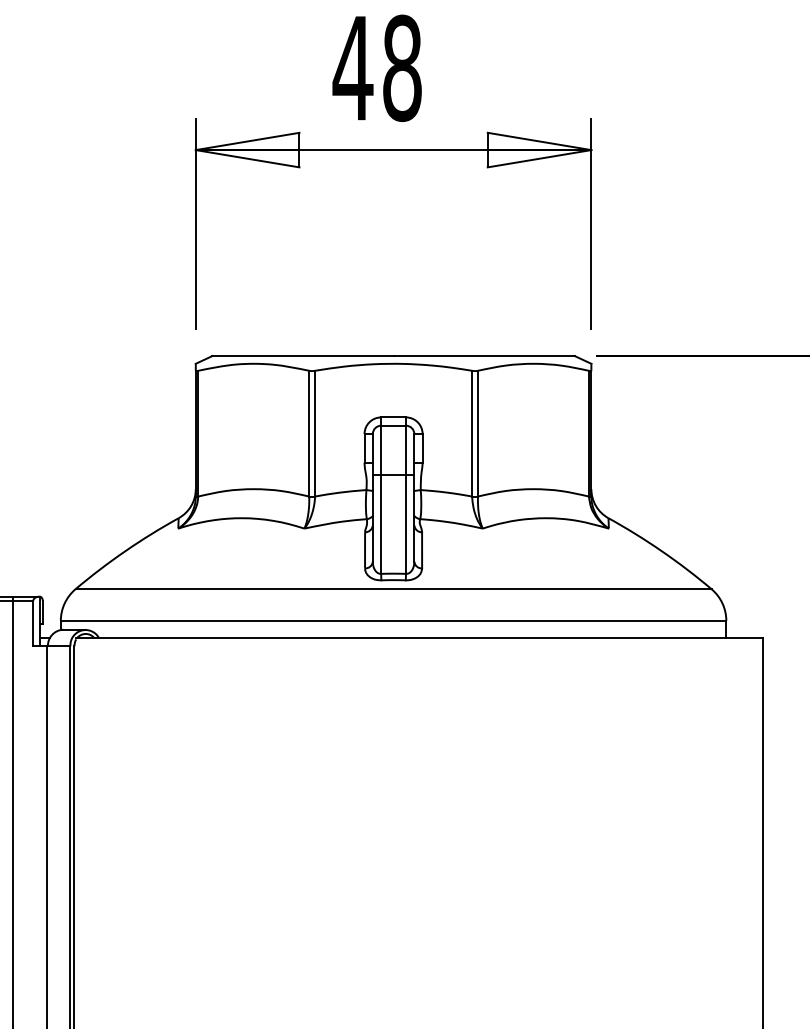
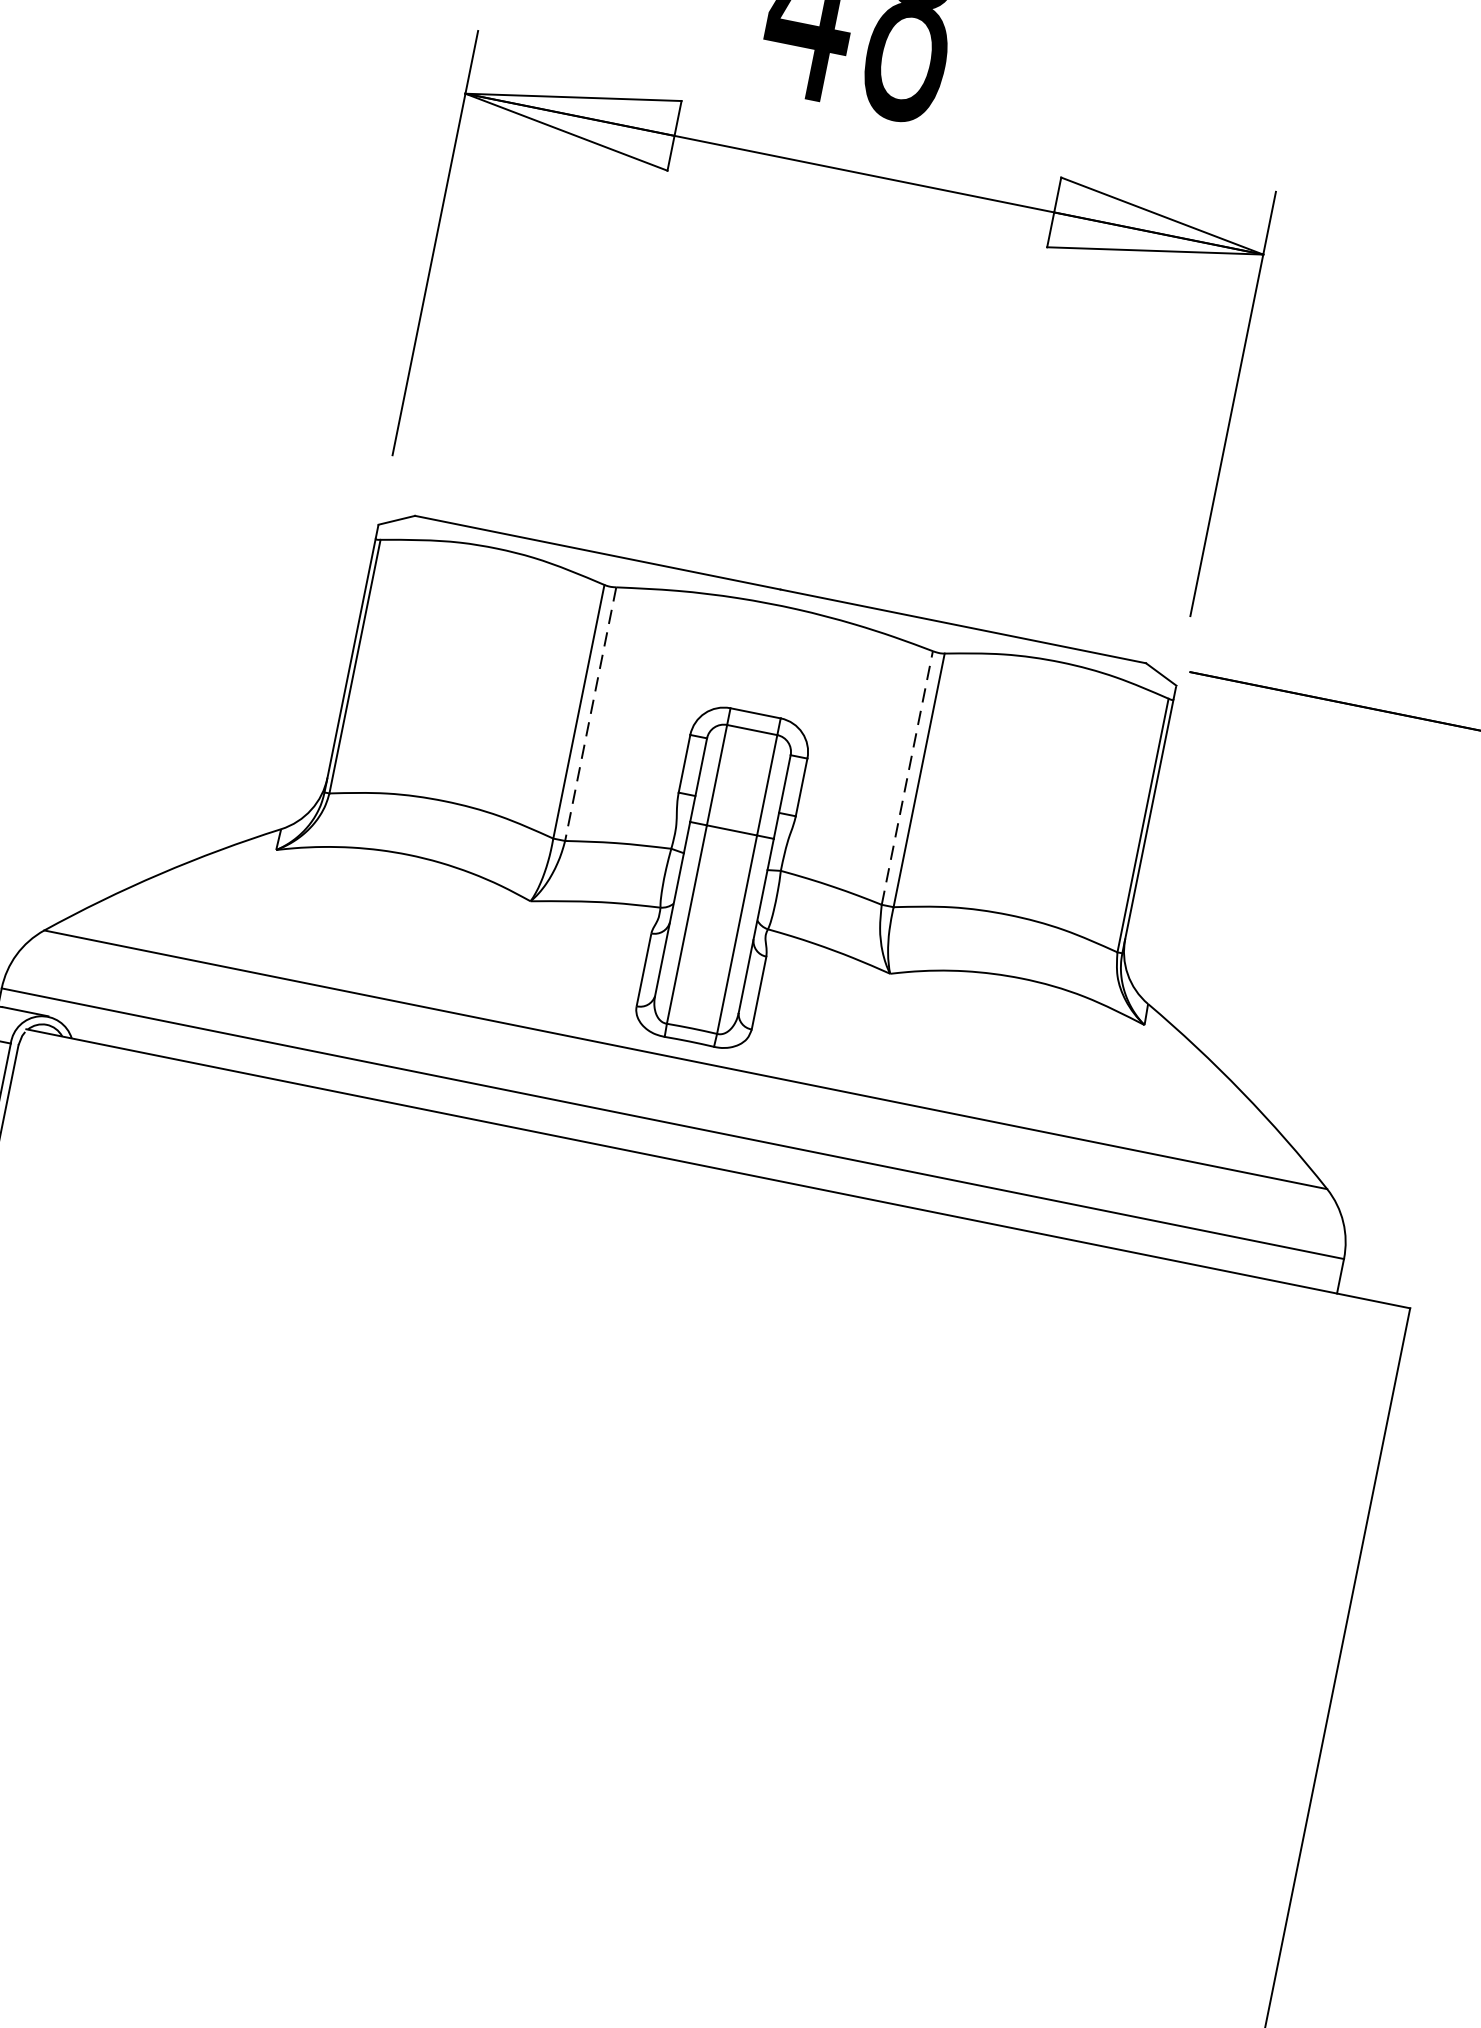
line: (315, 433) -> (591, 713), solid -> dashed
line: (472, 433) -> (908, 777), solid -> dashed

